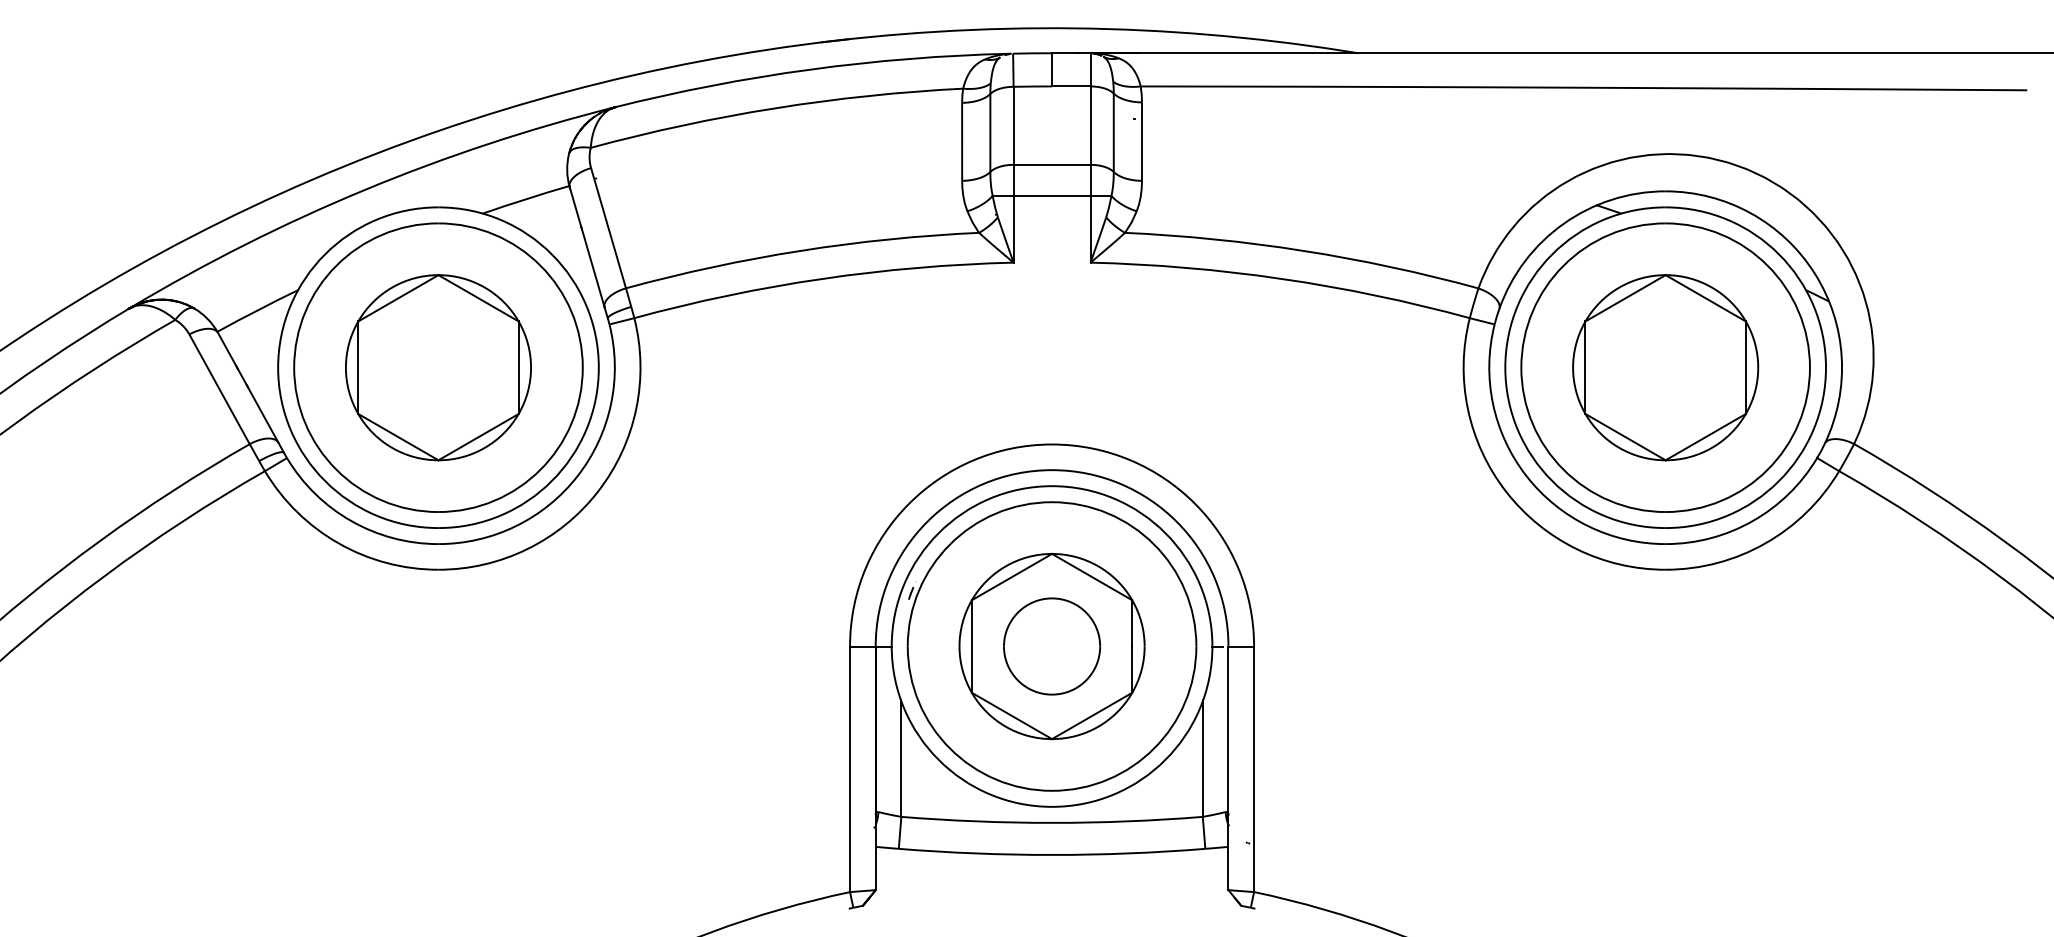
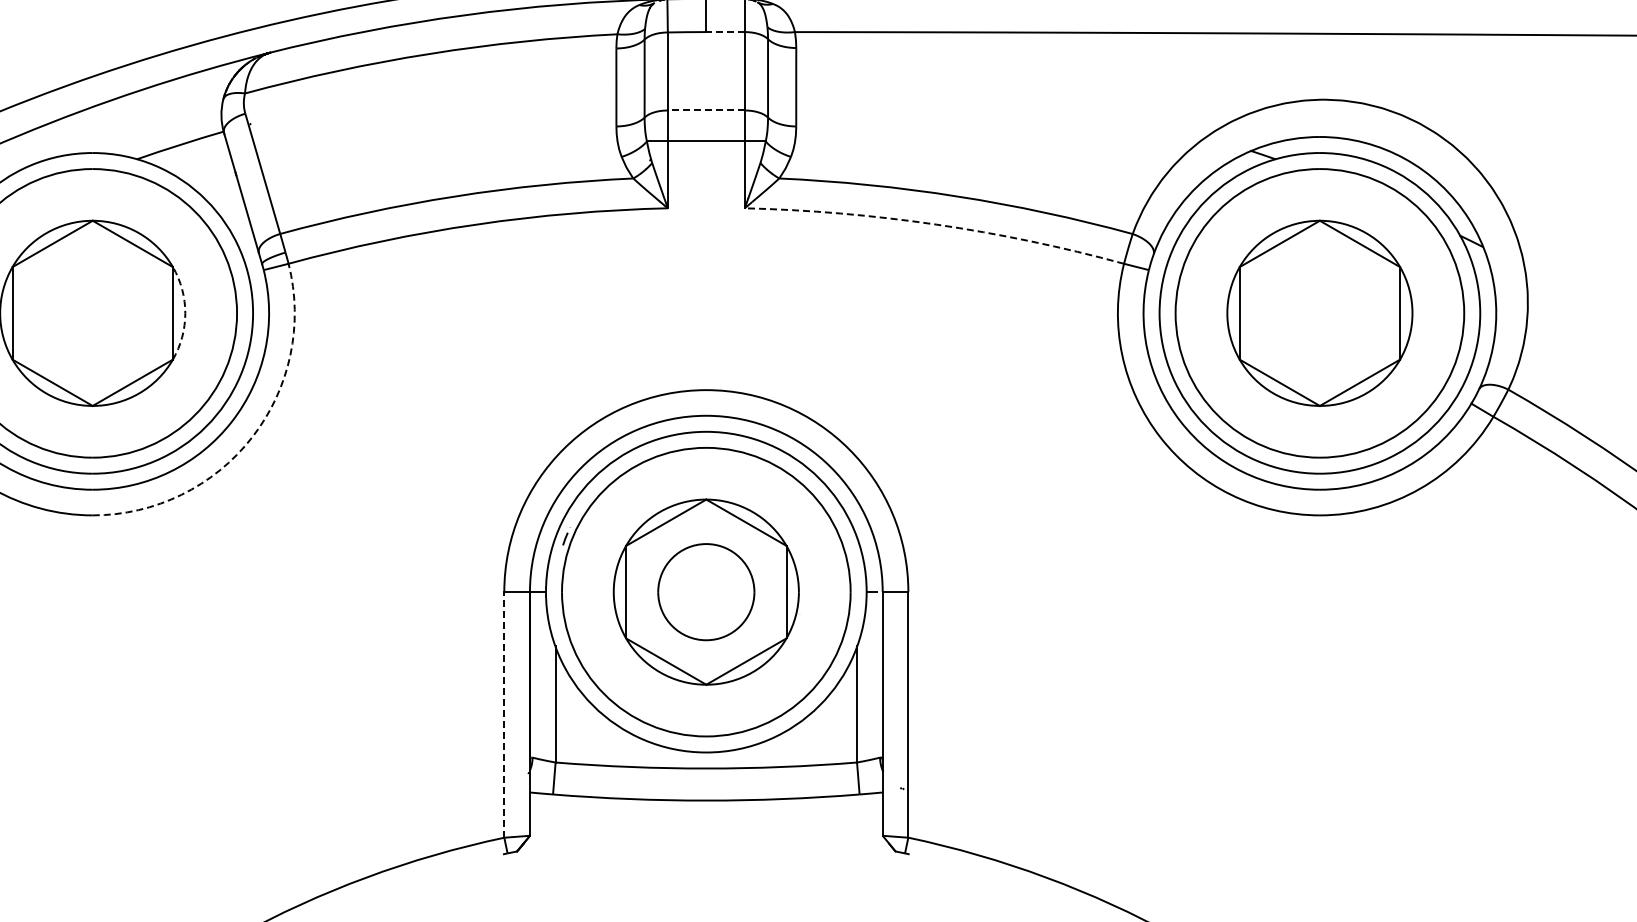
line: (1070, 86) -> (724, 32), solid -> dashed
line: (1051, 164) -> (705, 110), solid -> dashed
arc: (1281, 278) -> (935, 224), solid -> dashed
arc: (531, 367) -> (185, 313), solid -> dashed
arc: (597, 491) -> (251, 437), solid -> dashed
line: (850, 769) -> (504, 715), solid -> dashed

